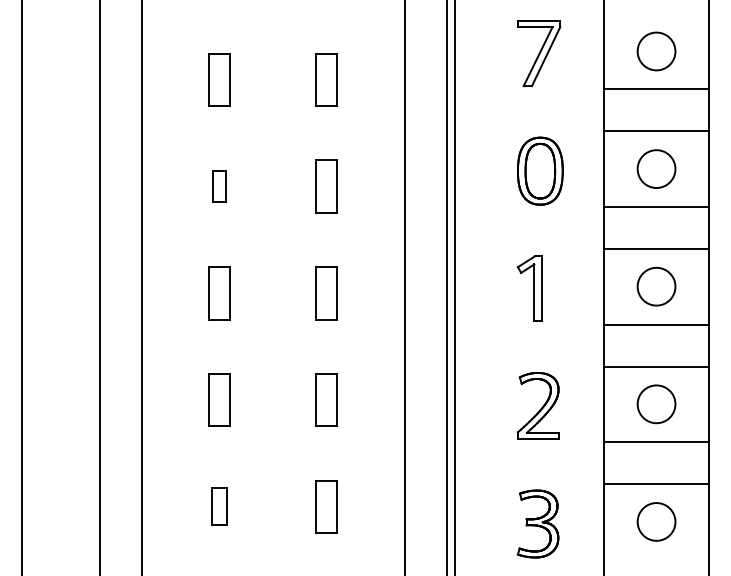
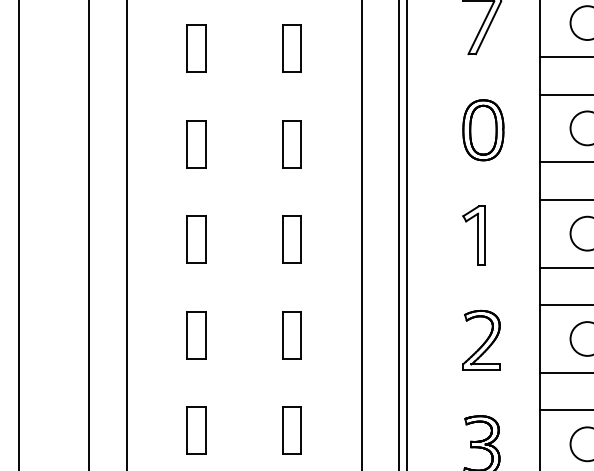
part: (219, 186) -> (196, 143), size x1.67
part: (219, 506) -> (196, 430), size x1.43

